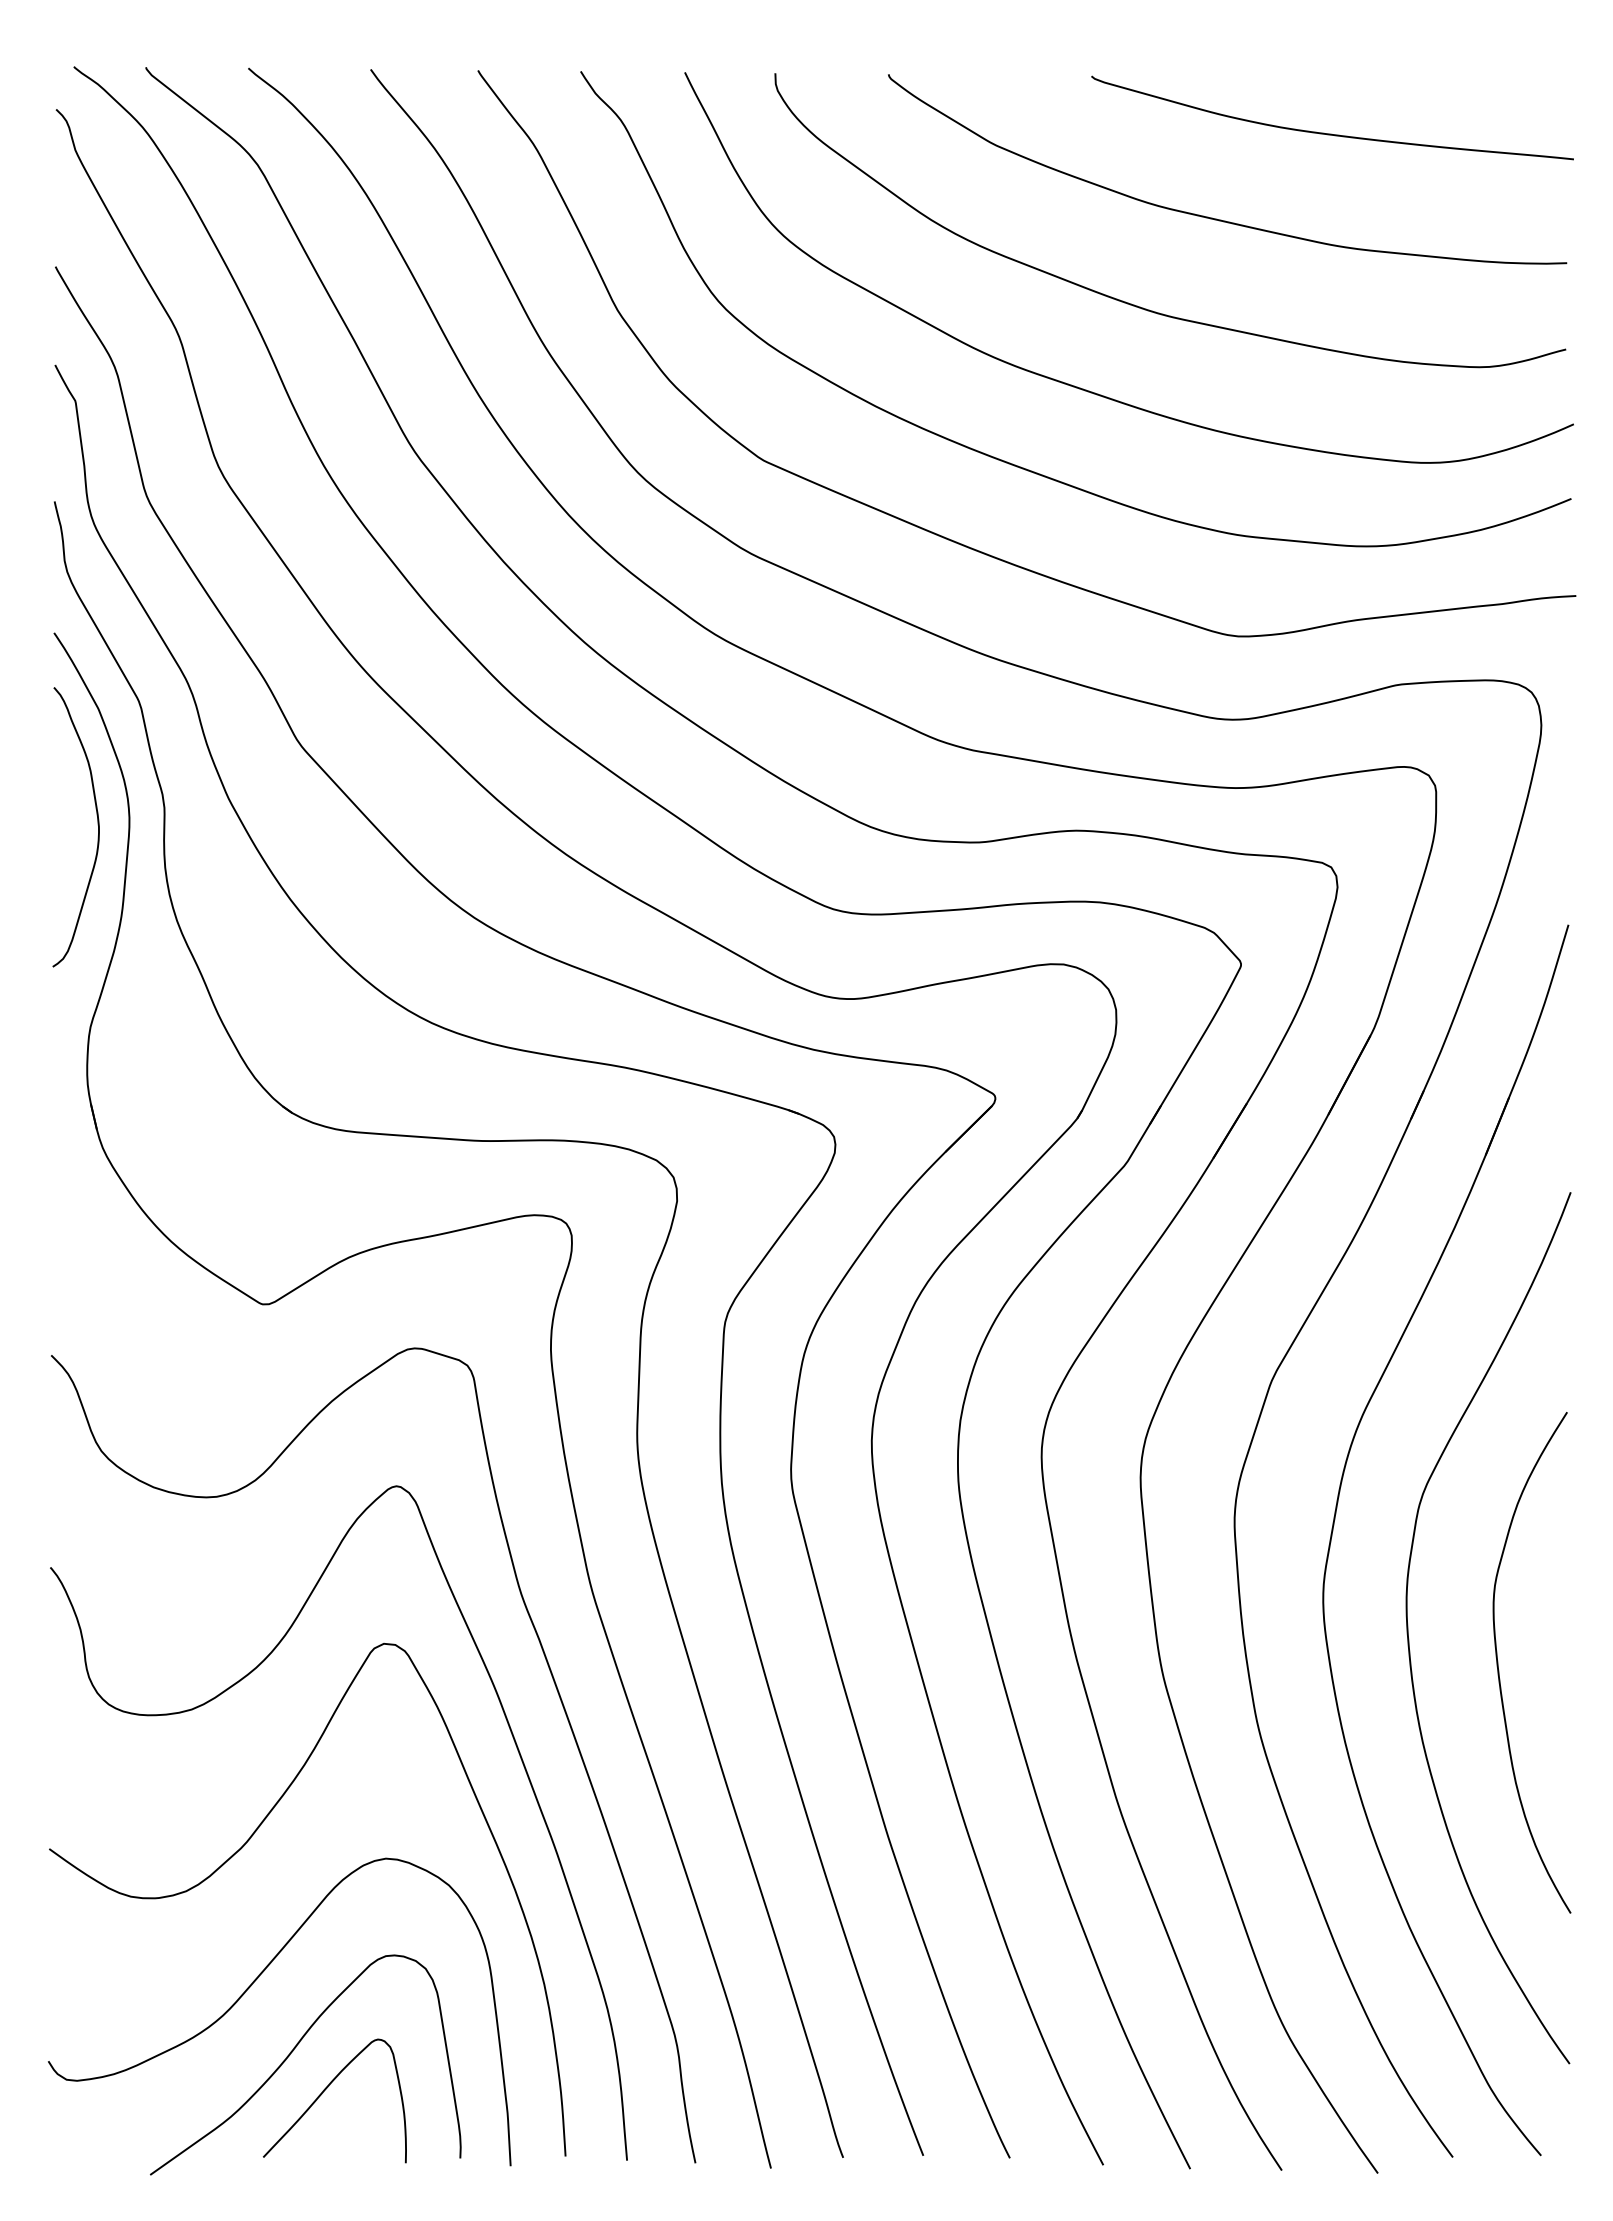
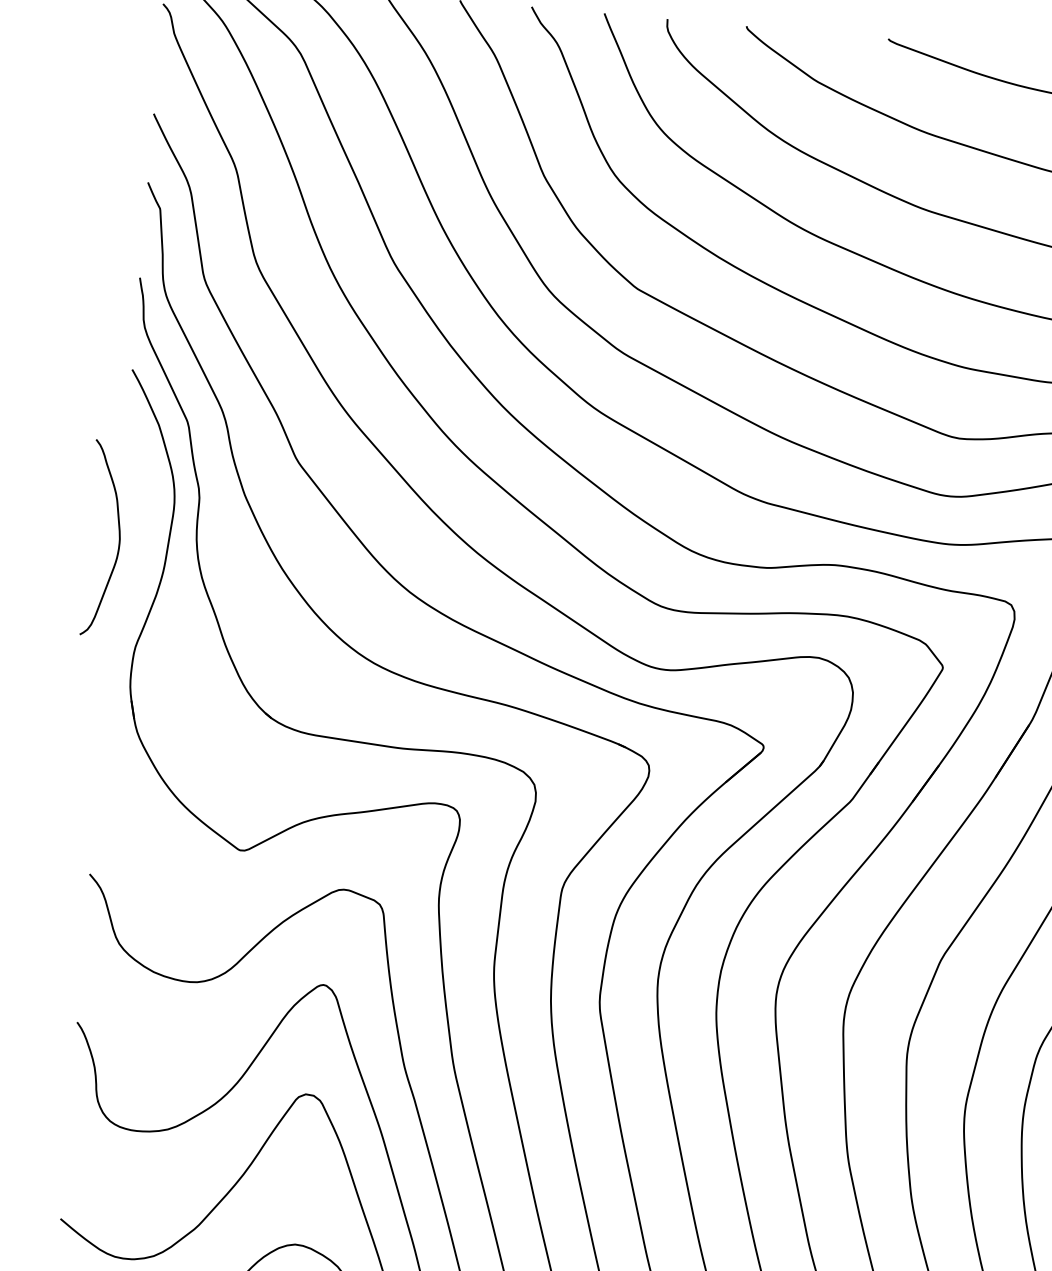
curve: (97, 825) -> (118, 538), moved

